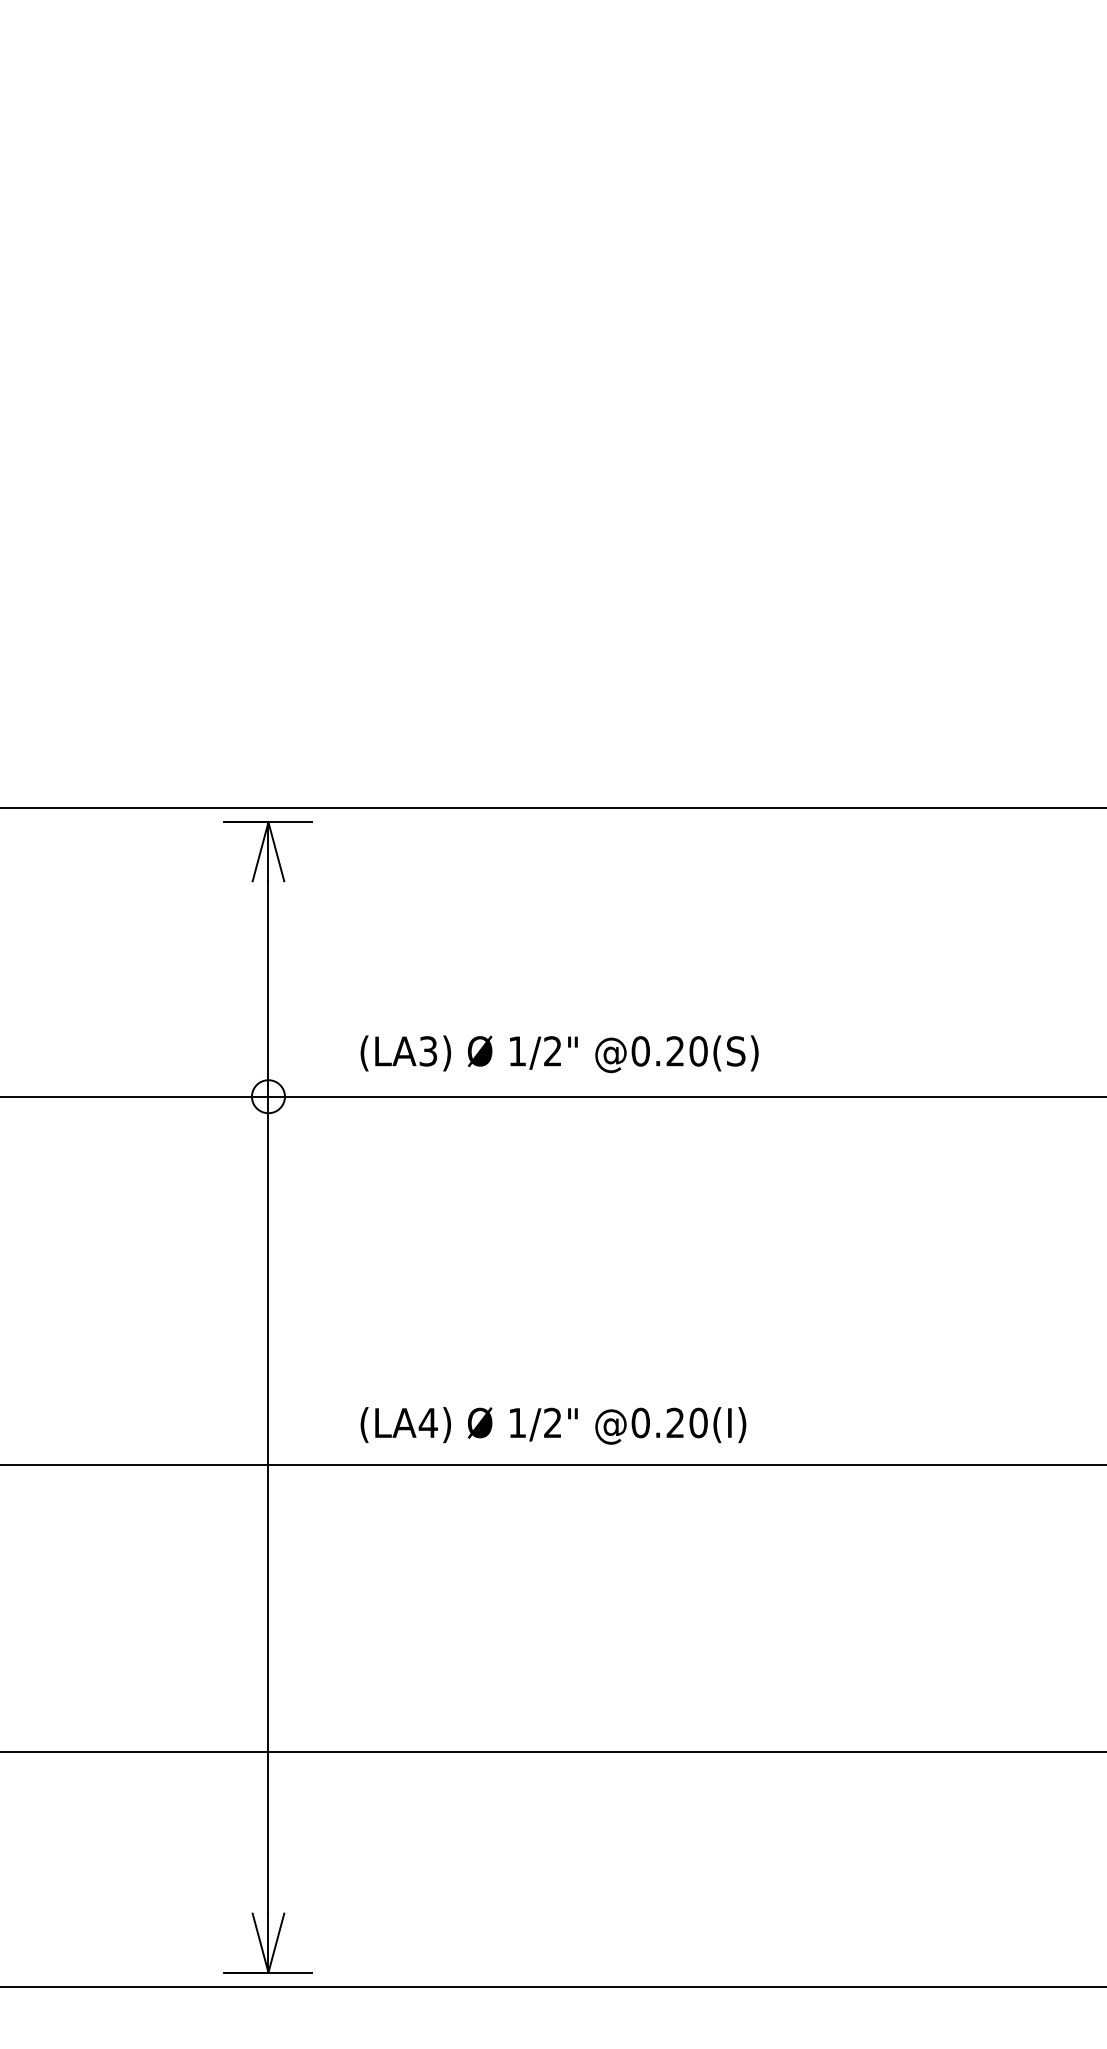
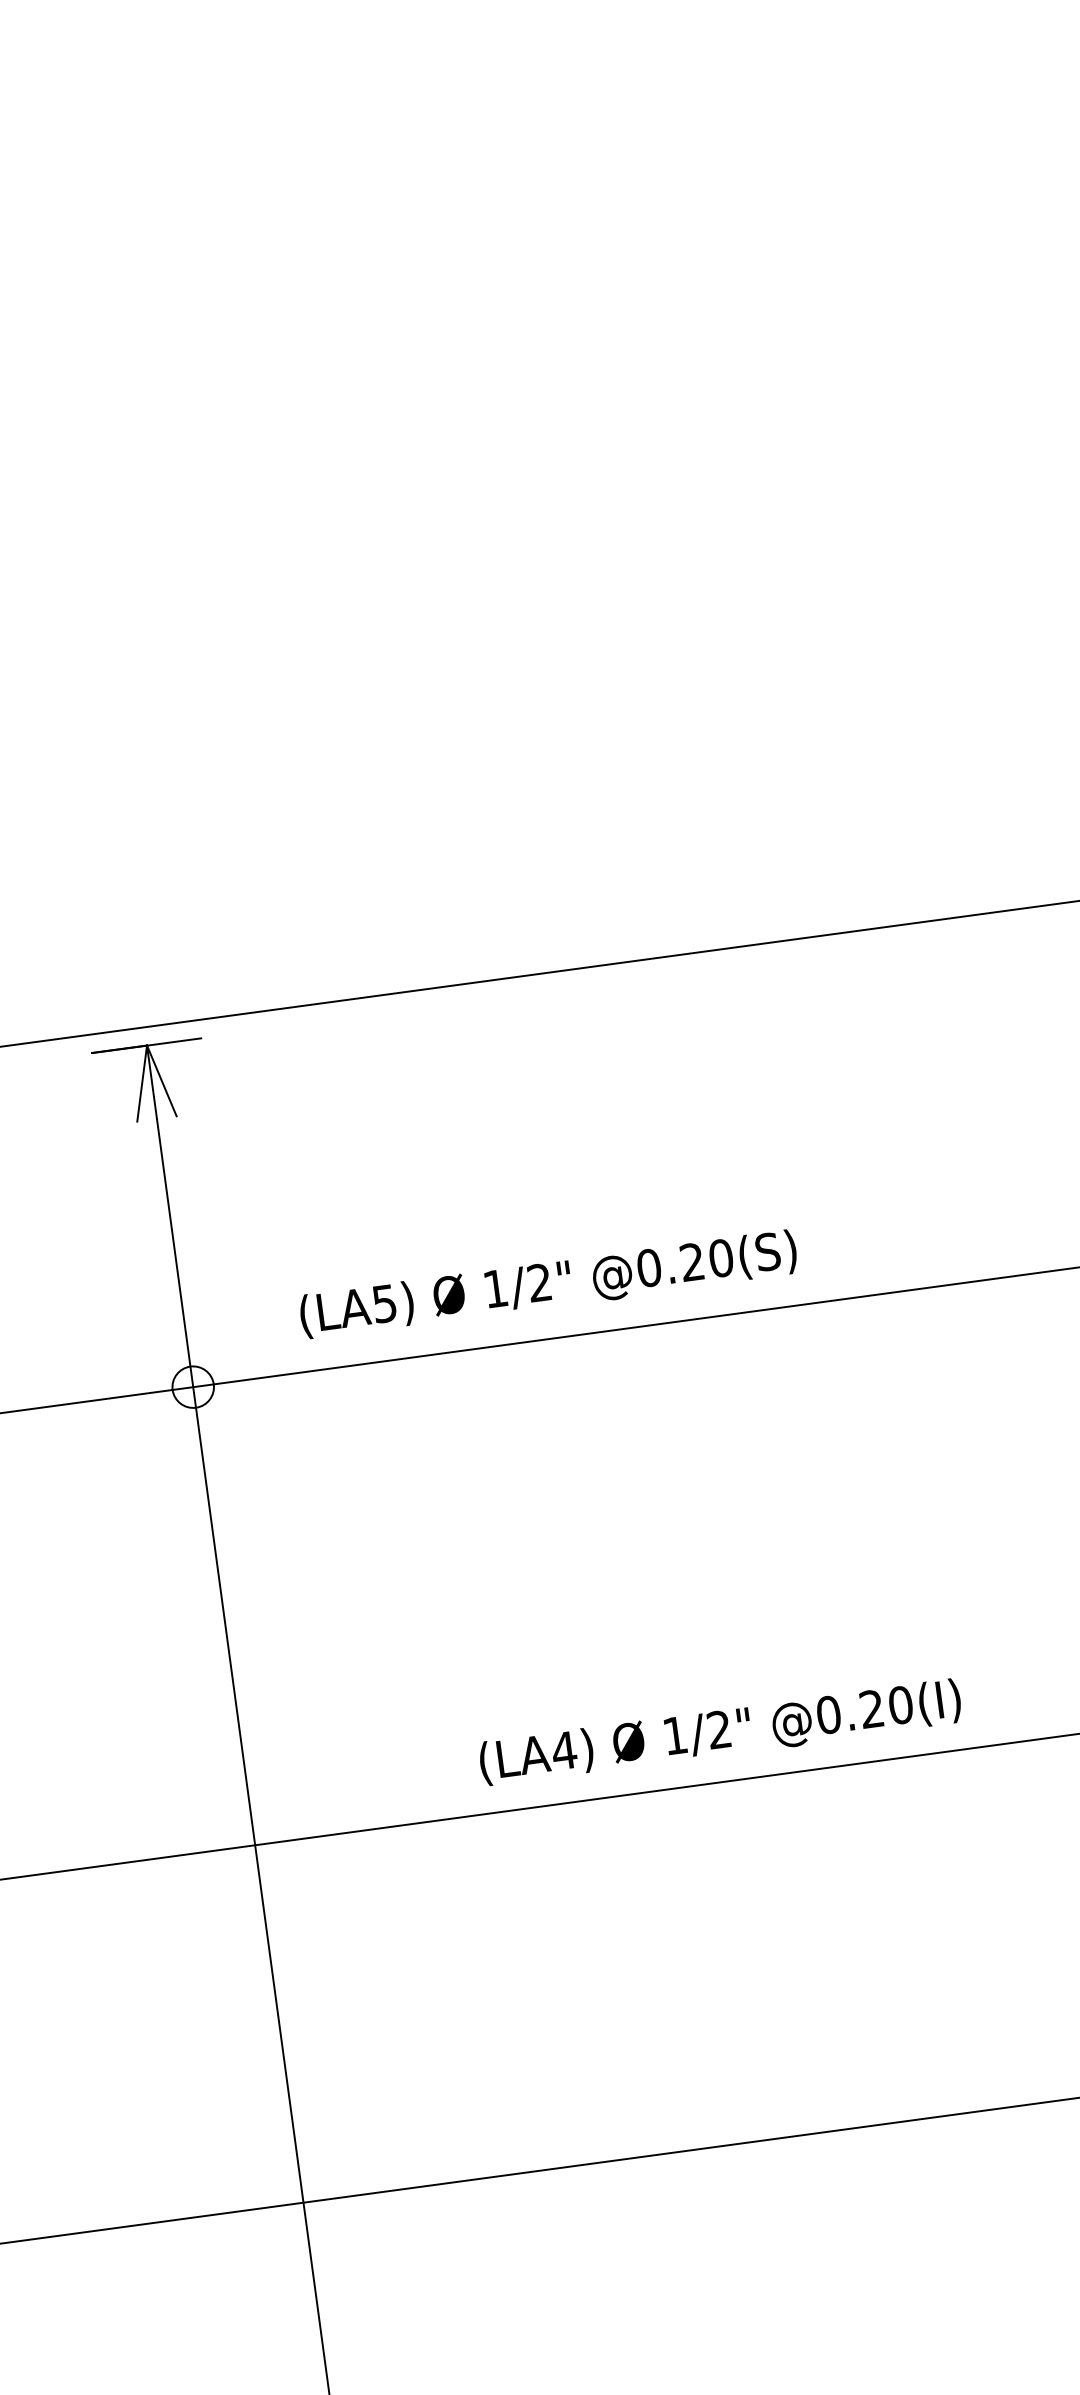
text: (428, 1050) -> (384, 1302), (LA3) -> (LA5)
text: (553, 1425) -> (720, 1732), moved

